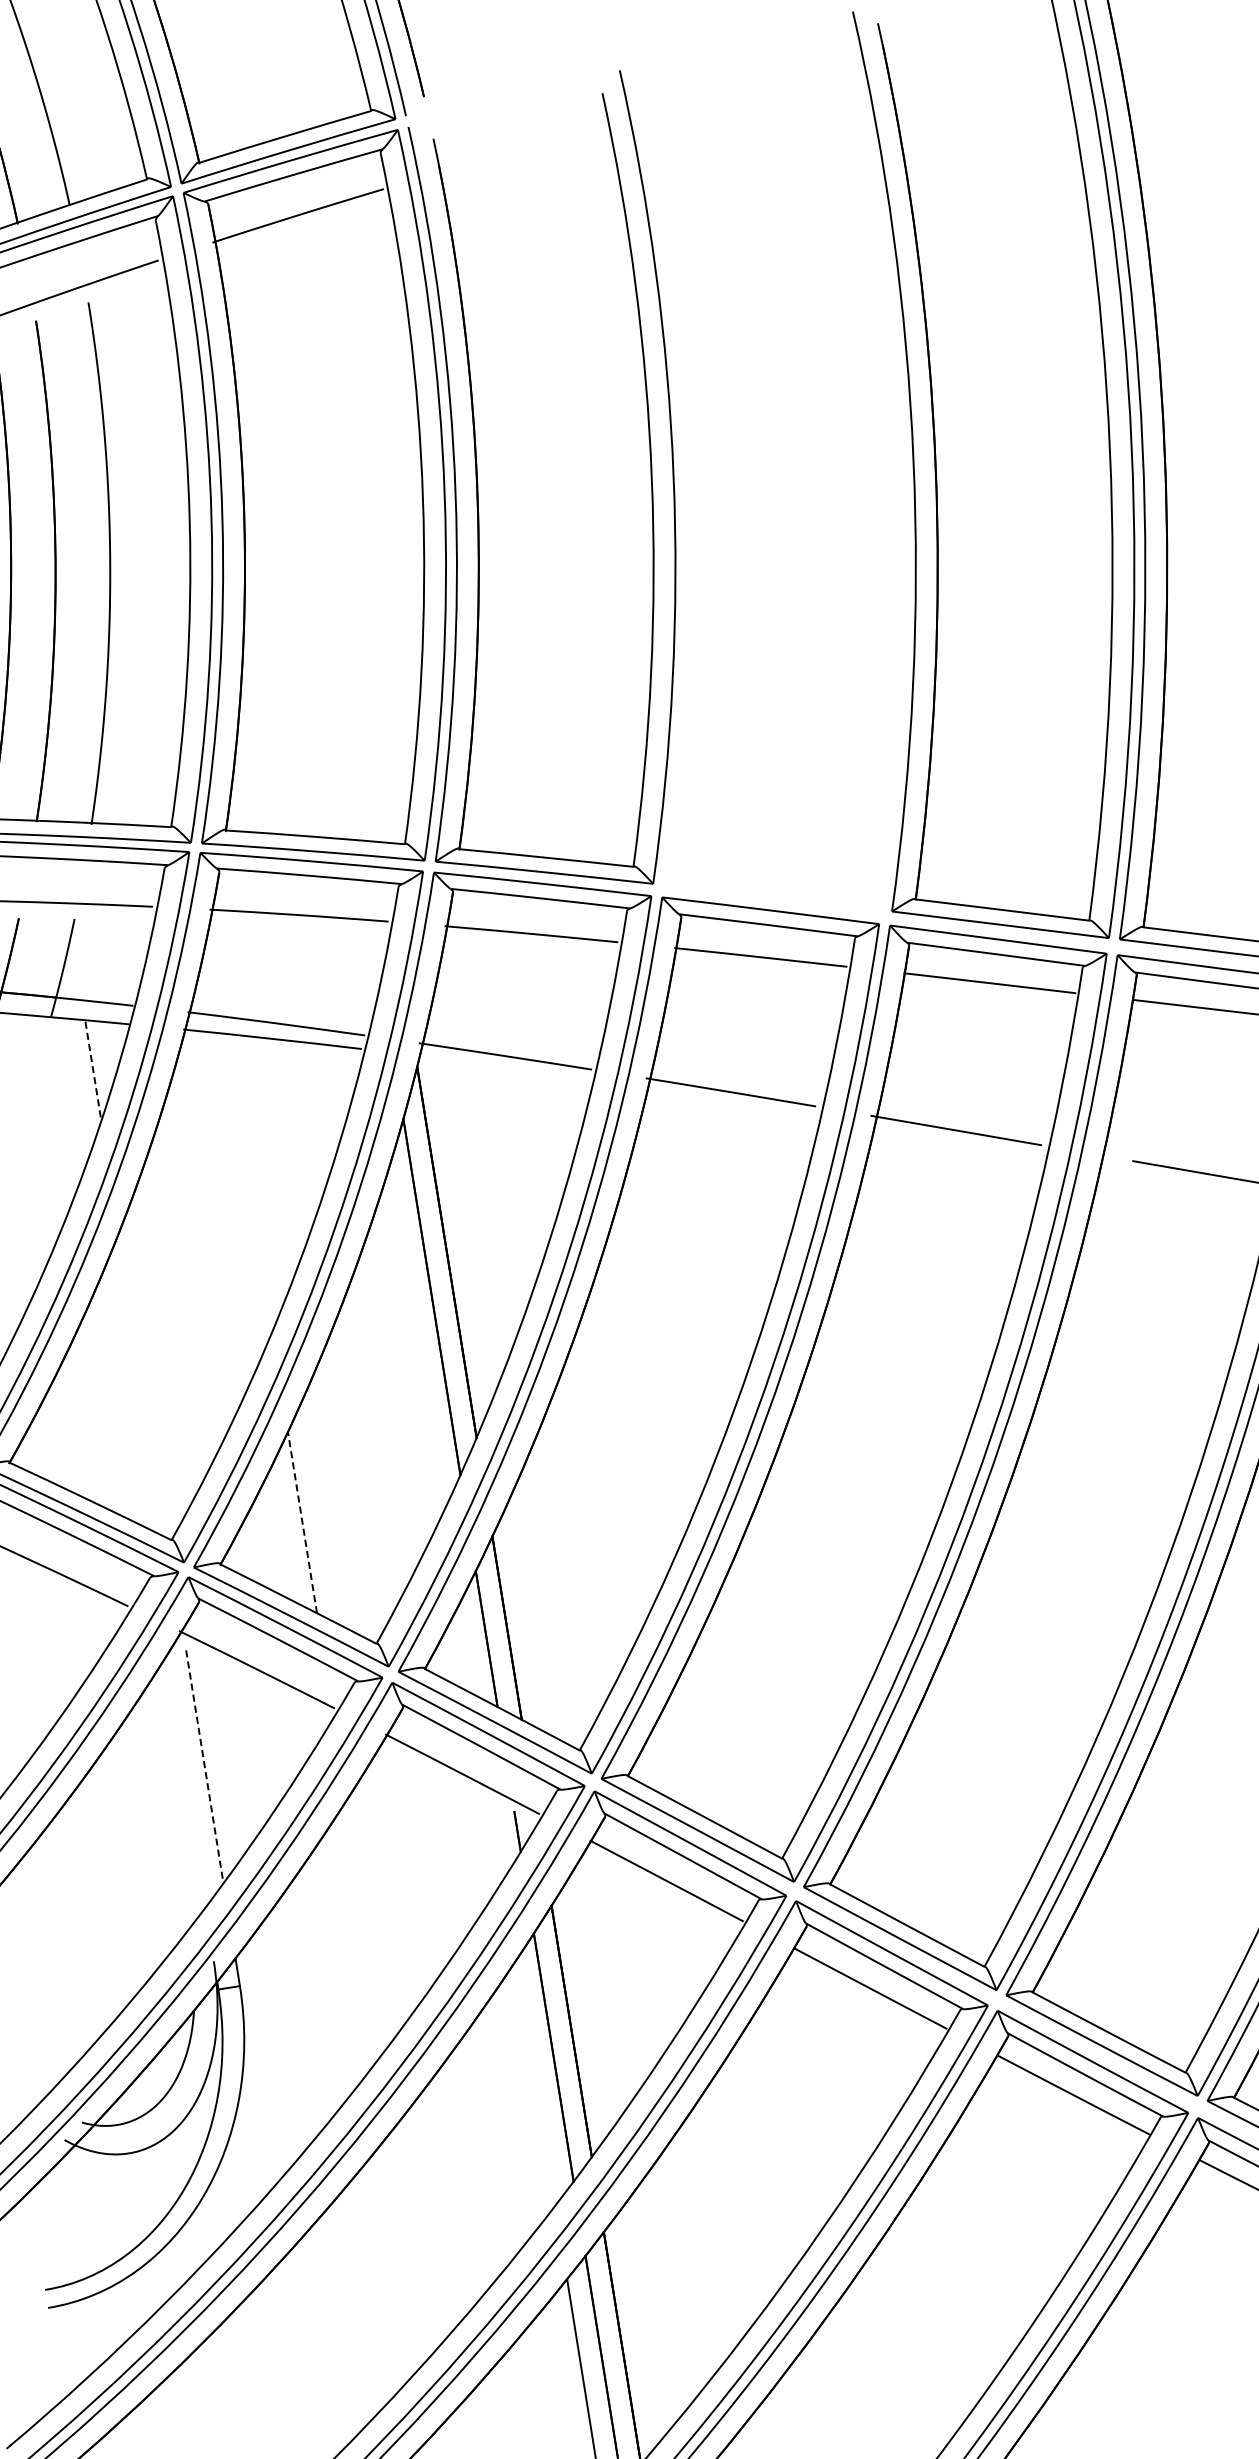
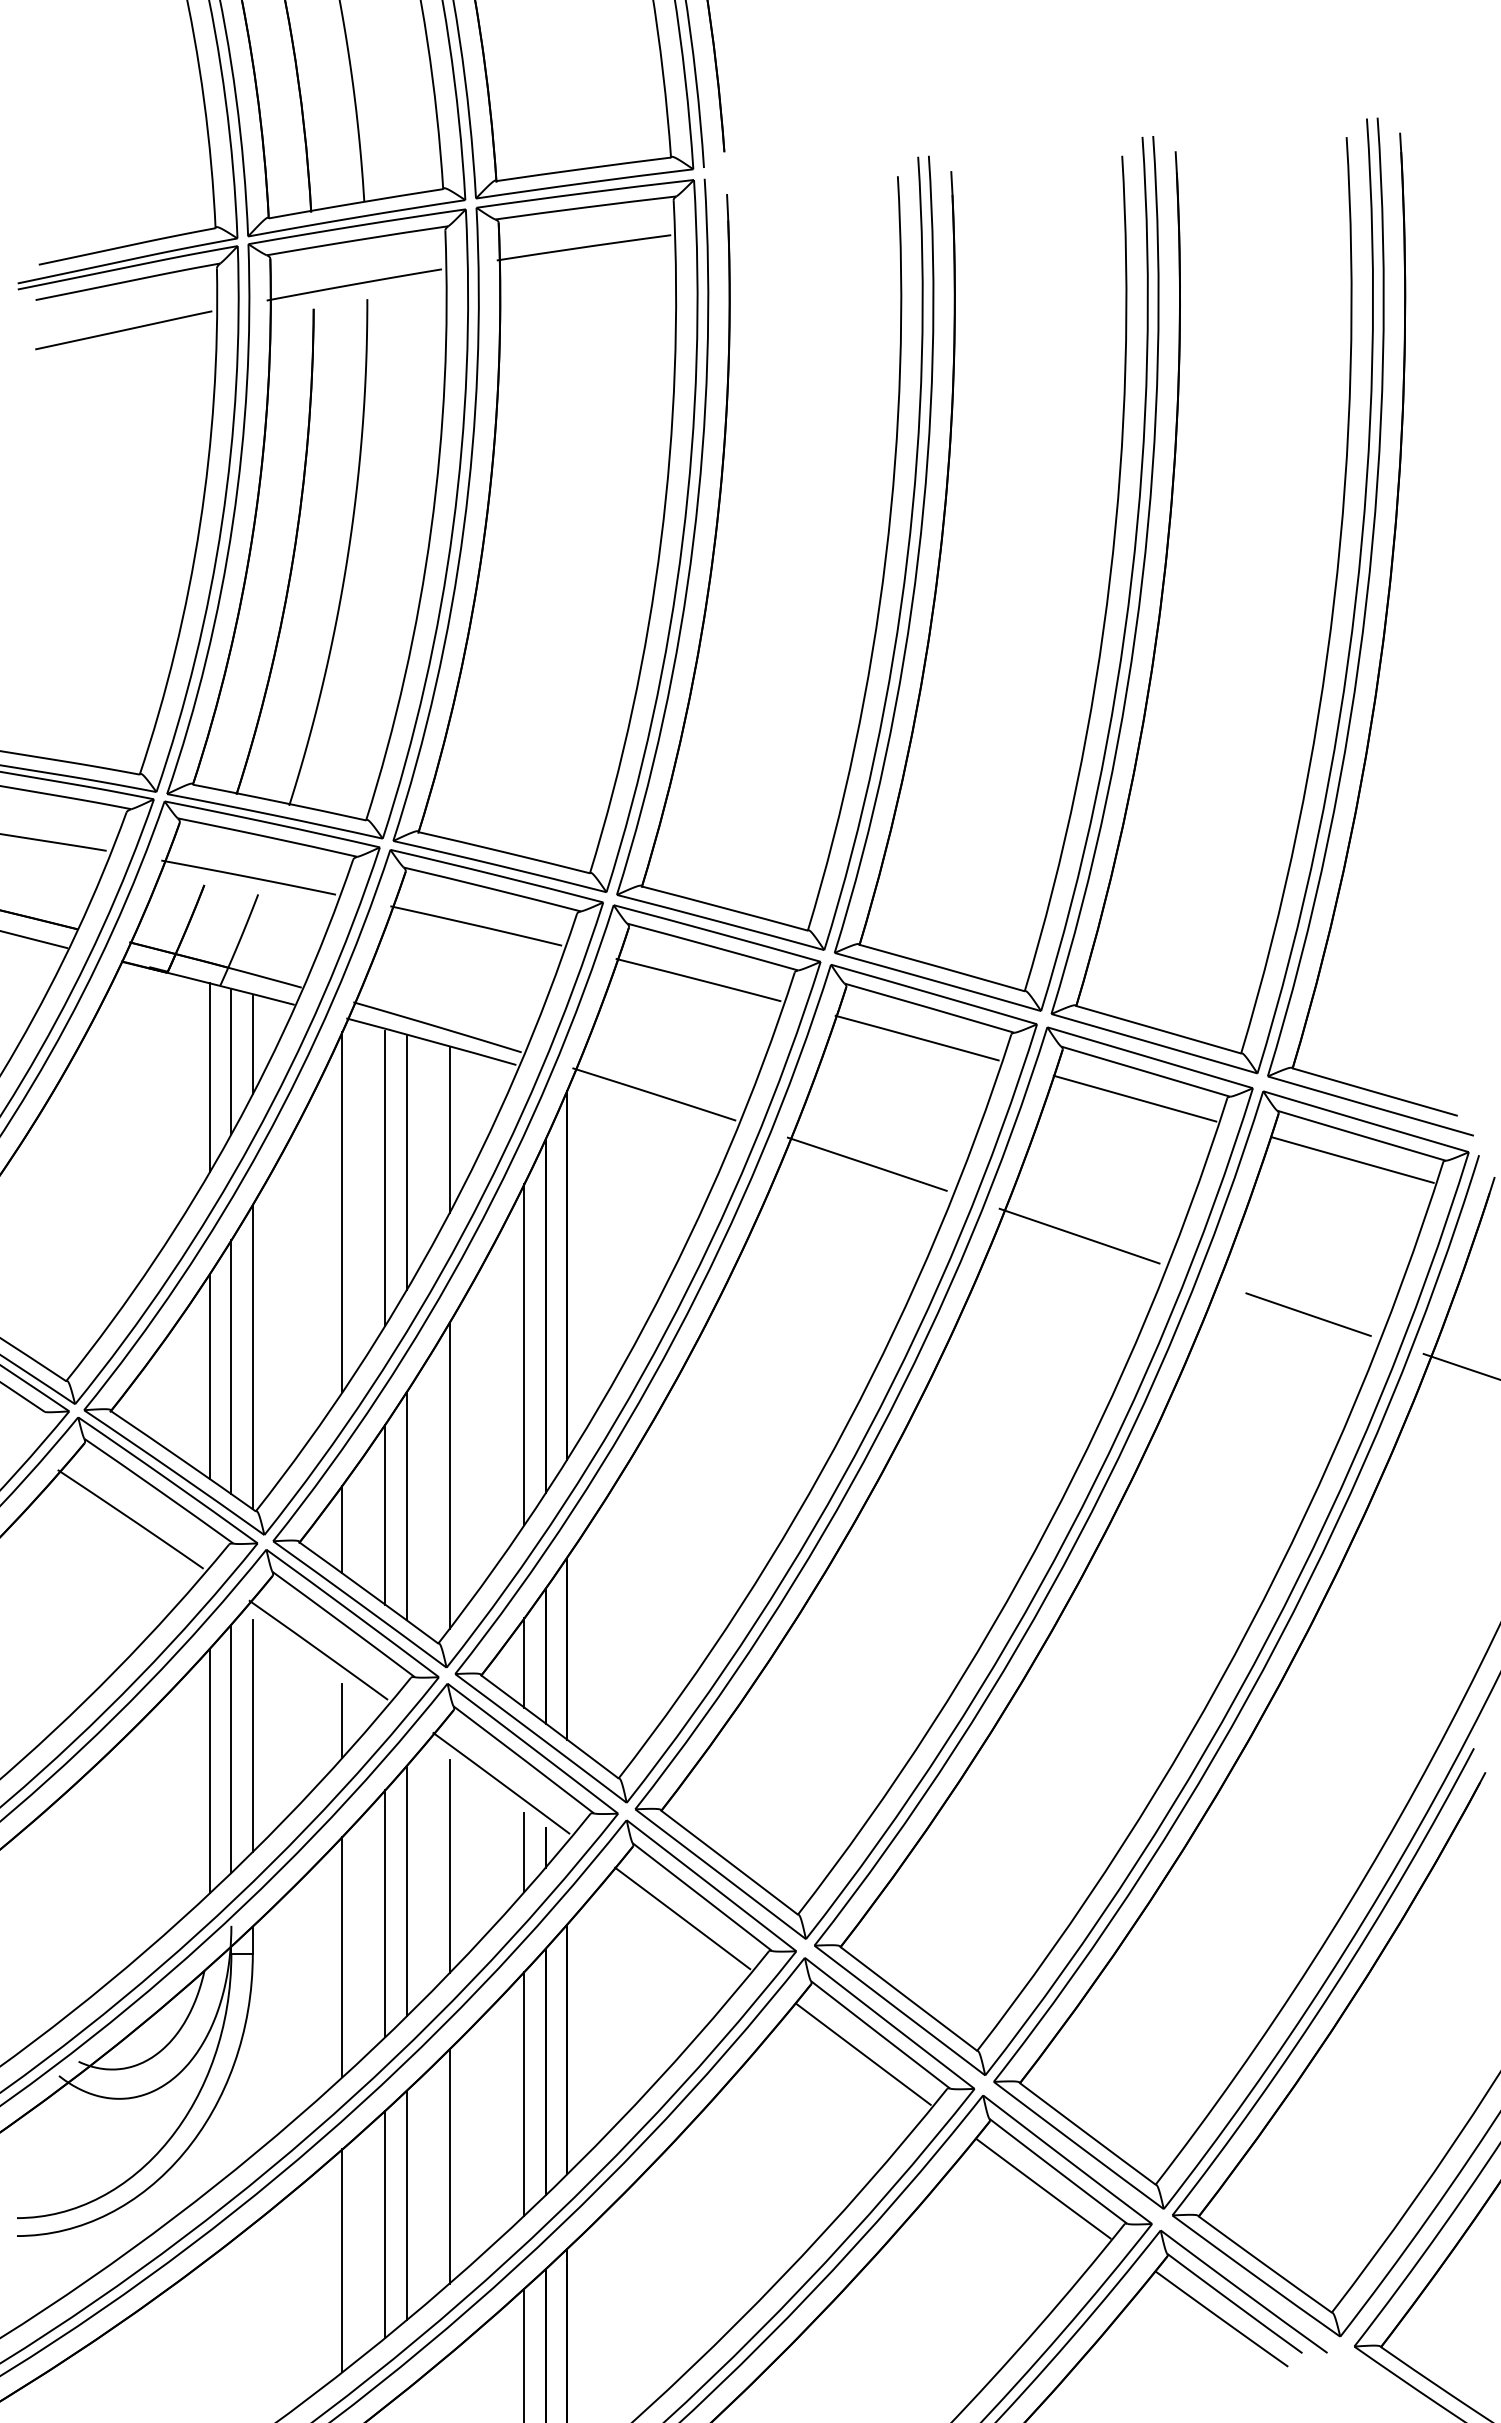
part: (708, 484) -> (939, 571), added
line: (93, 1071) -> (252, 1045), dashed -> solid
line: (74, 1092) -> (231, 1062), added
line: (55, 1111) -> (209, 1077), added
line: (304, 1124) -> (449, 1129), added
line: (267, 1165) -> (406, 1163), added
line: (248, 1183) -> (385, 1177), added
line: (210, 1225) -> (342, 1212), added
line: (416, 1339) -> (524, 1354), added
line: (143, 1385) -> (252, 1357), added
line: (123, 1399) -> (231, 1367), added
line: (103, 1411) -> (209, 1376), added
line: (360, 1472) -> (449, 1475), added
line: (322, 1511) -> (406, 1506), added
line: (302, 1522) -> (385, 1514), dashed -> solid
line: (261, 1544) -> (342, 1529), added
line: (466, 1648) -> (524, 1662), added
line: (292, 1736) -> (342, 1720), added
line: (204, 1767) -> (252, 1736), dashed -> solid
line: (185, 1782) -> (231, 1748), added
line: (166, 1808) -> (209, 1770), added
line: (496, 1840) -> (524, 1852), added
line: (423, 1866) -> (449, 1866), added
line: (384, 1898) -> (406, 1891), added
line: (366, 1923) -> (385, 1913), added
line: (330, 1975) -> (342, 1957), added
line: (535, 2082) -> (524, 2093), added
line: (472, 2168) -> (449, 2166), added
line: (435, 2214) -> (406, 2205), added
line: (416, 2235) -> (385, 2223), added
line: (379, 2280) -> (342, 2260), added

